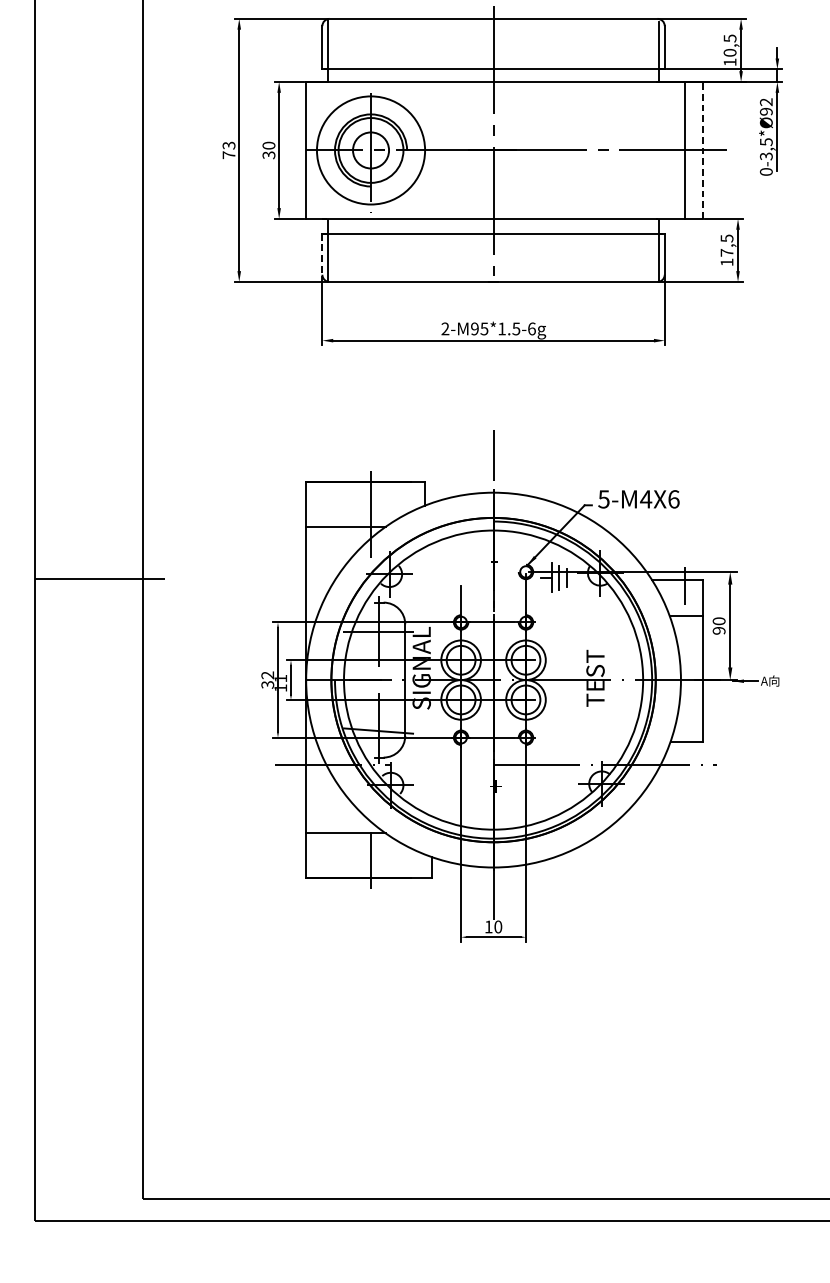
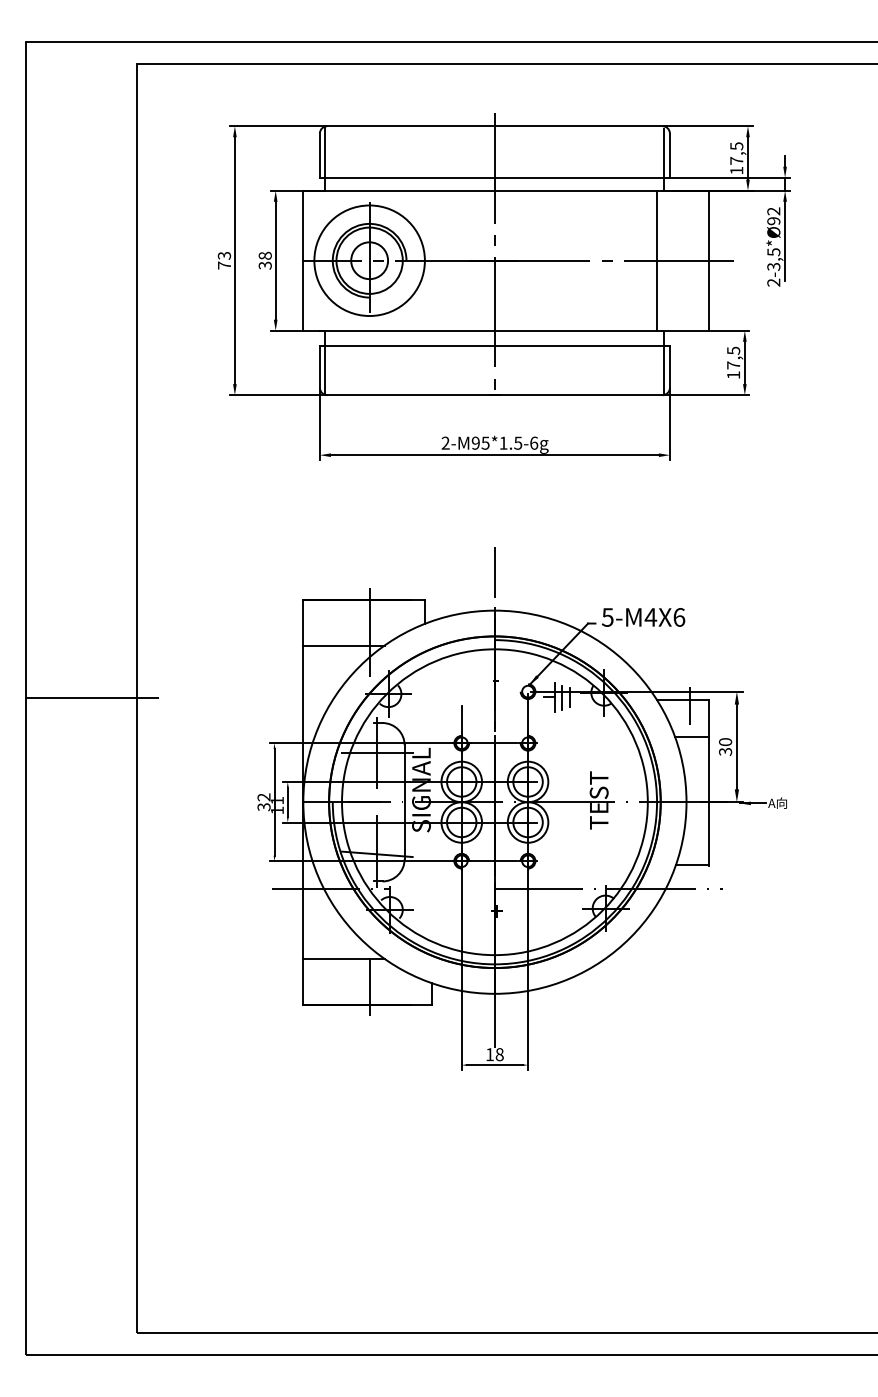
text: (729, 52) -> (736, 160), 10,5 -> 17,5
text: (269, 145) -> (265, 255), 30 -> 38
line: (684, 150) -> (656, 260), moved
line: (702, 150) -> (708, 260), dashed -> solid
text: (766, 171) -> (773, 282), 0-3,5*Ø92 -> 2-3,5*Ø92
line: (321, 254) -> (319, 367), dashed -> solid
text: (719, 630) -> (725, 751), 90 -> 30
text: (498, 926) -> (499, 1054), 10 -> 18

